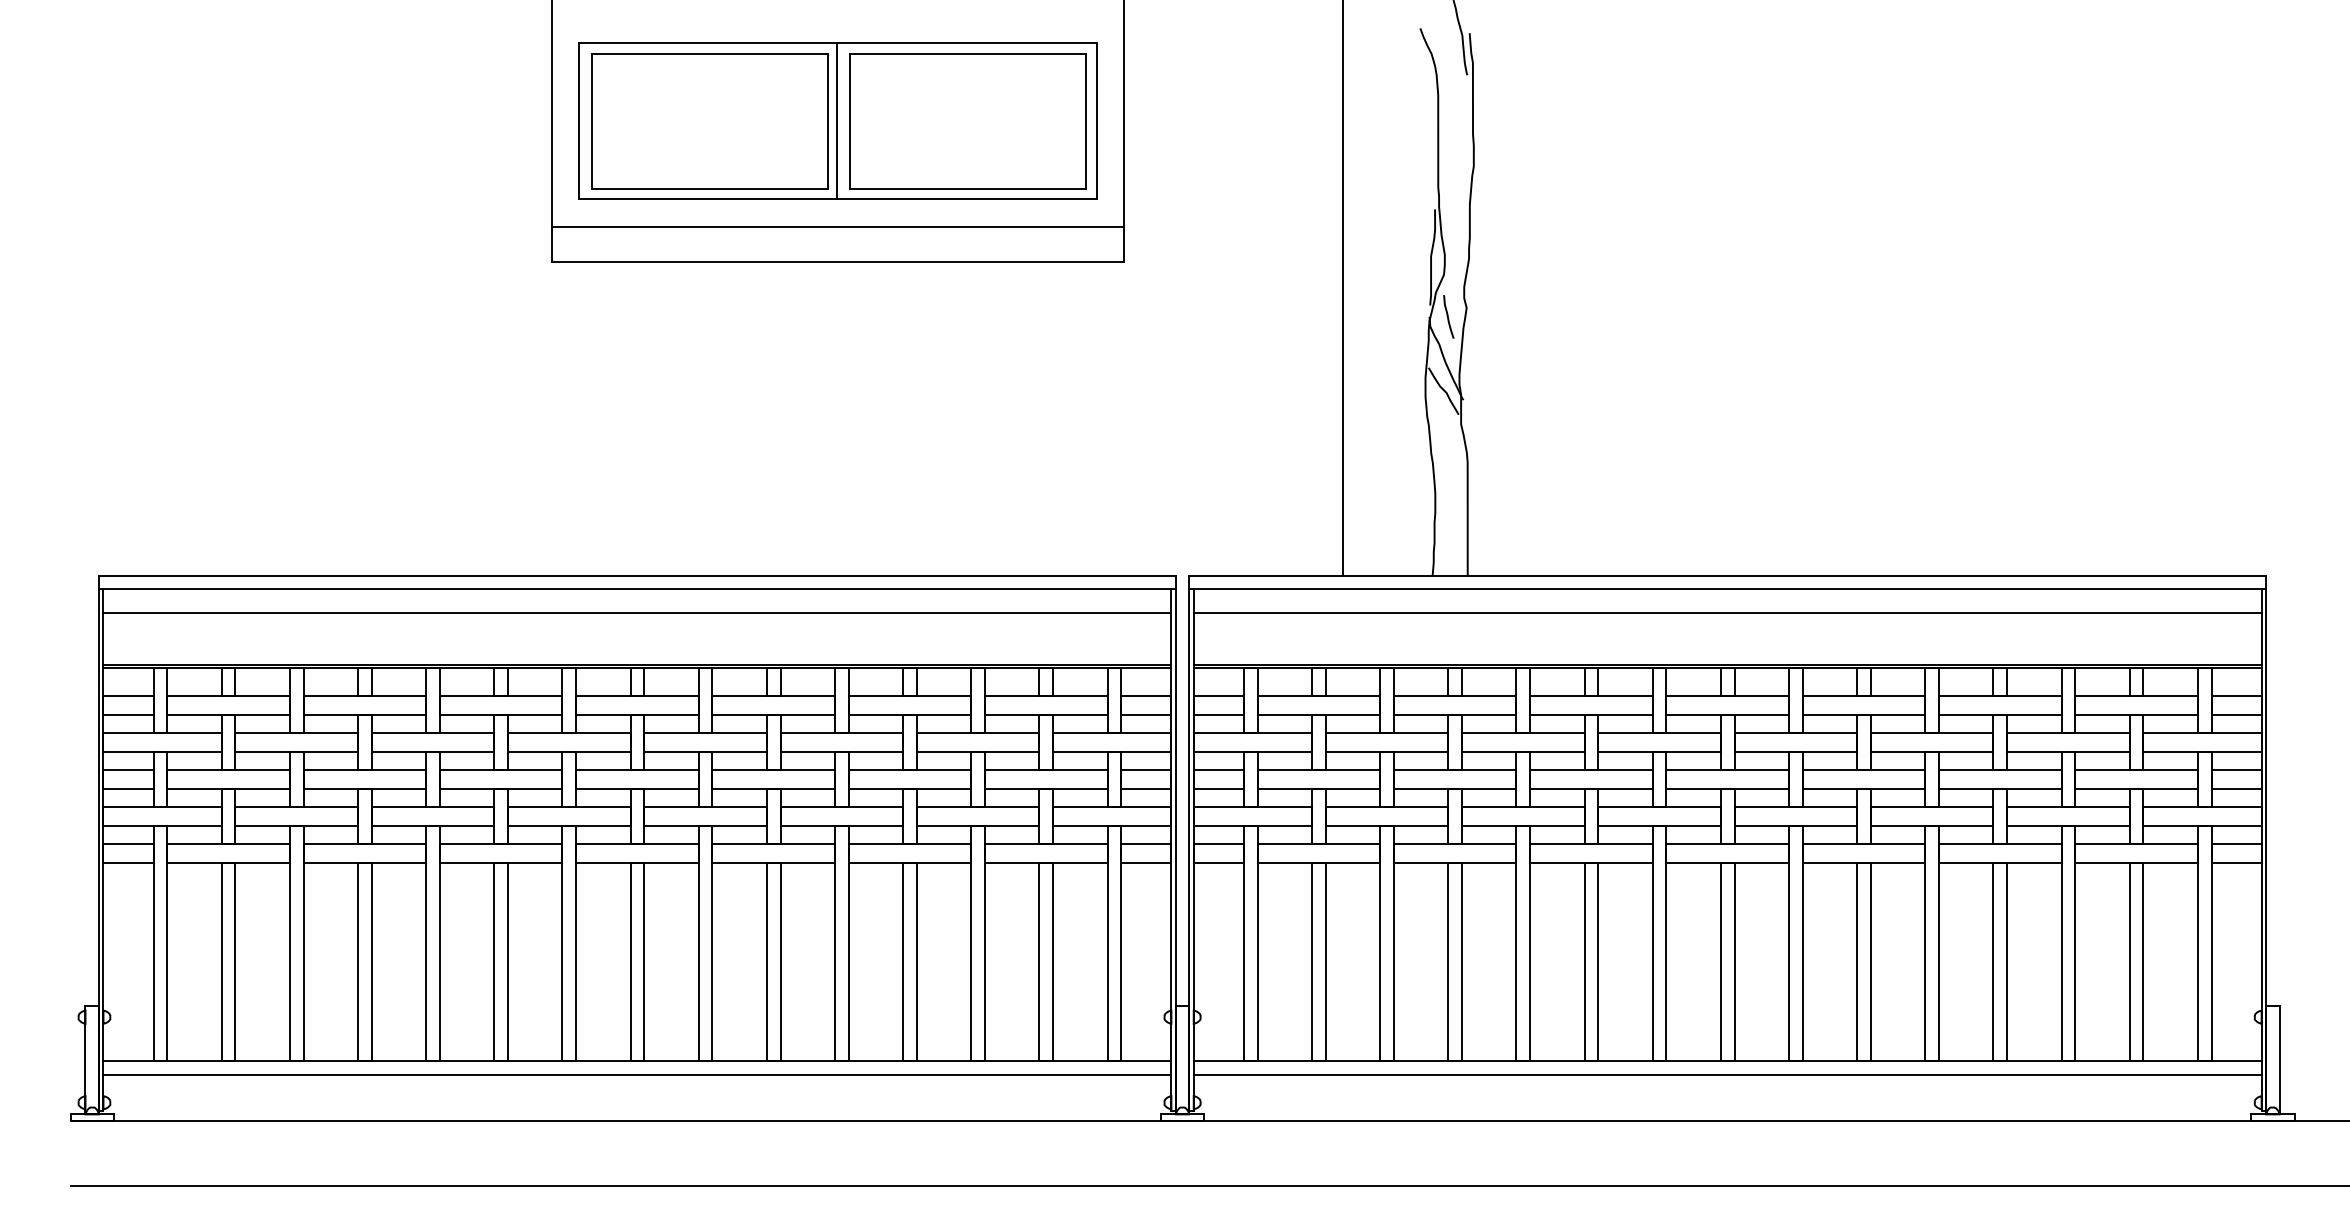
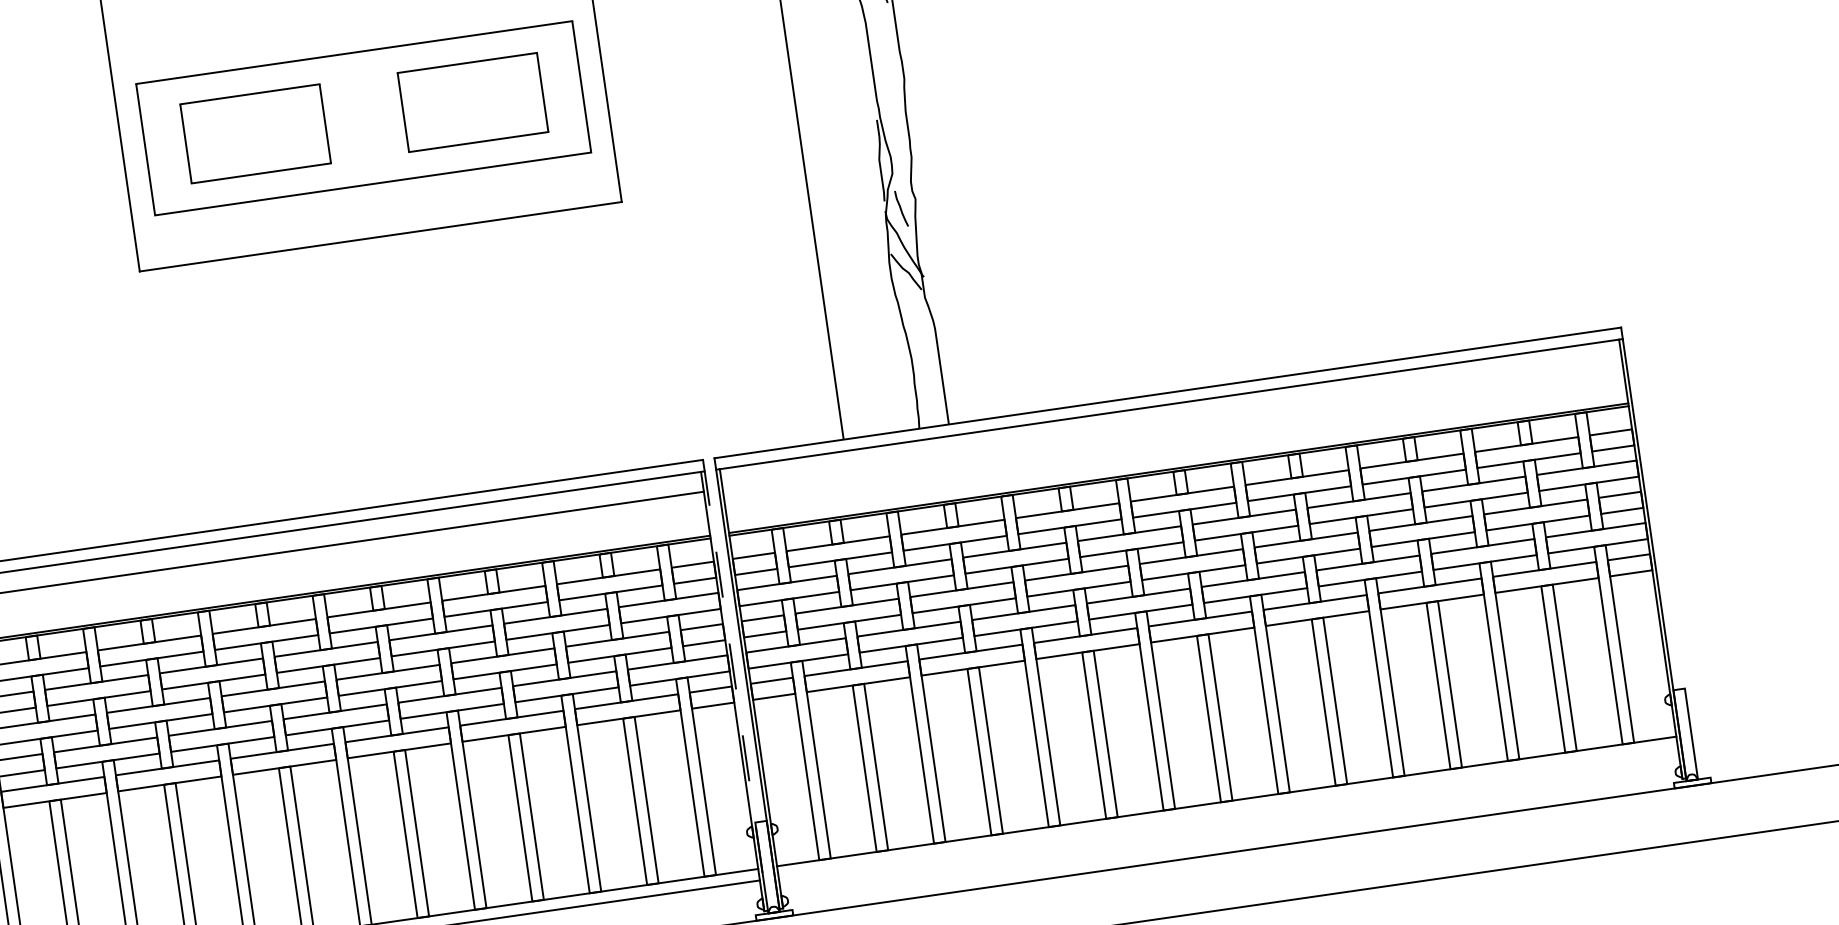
part: (709, 121) -> (255, 133), size x0.7
line: (837, 121) -> (363, 118), removed
part: (967, 121) -> (472, 102), size x0.7
line: (838, 226) -> (376, 206), removed
line: (1727, 612) -> (1172, 423), removed
line: (1175, 843) -> (735, 685), solid -> dashed
line: (1727, 1074) -> (1228, 812), removed

